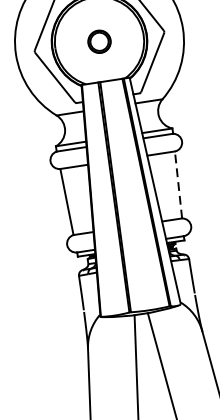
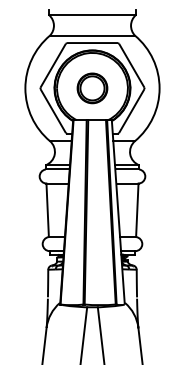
part: (99, 41) -> (92, 88), size x1.67
line: (178, 185) -> (137, 210), dashed -> solid

